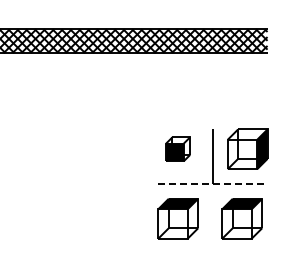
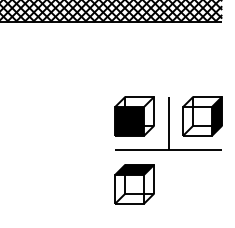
part: (177, 148) -> (133, 115), size x1.67
line: (212, 184) -> (168, 150), dashed -> solid
part: (241, 218) -> (196, 184), removed

